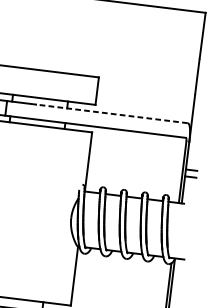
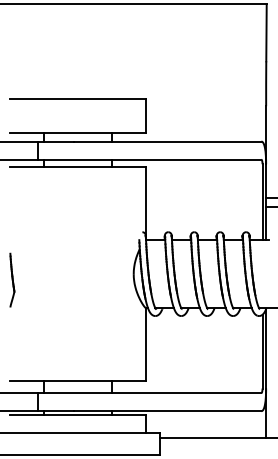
line: (111, 113) -> (167, 141), dashed -> solid

